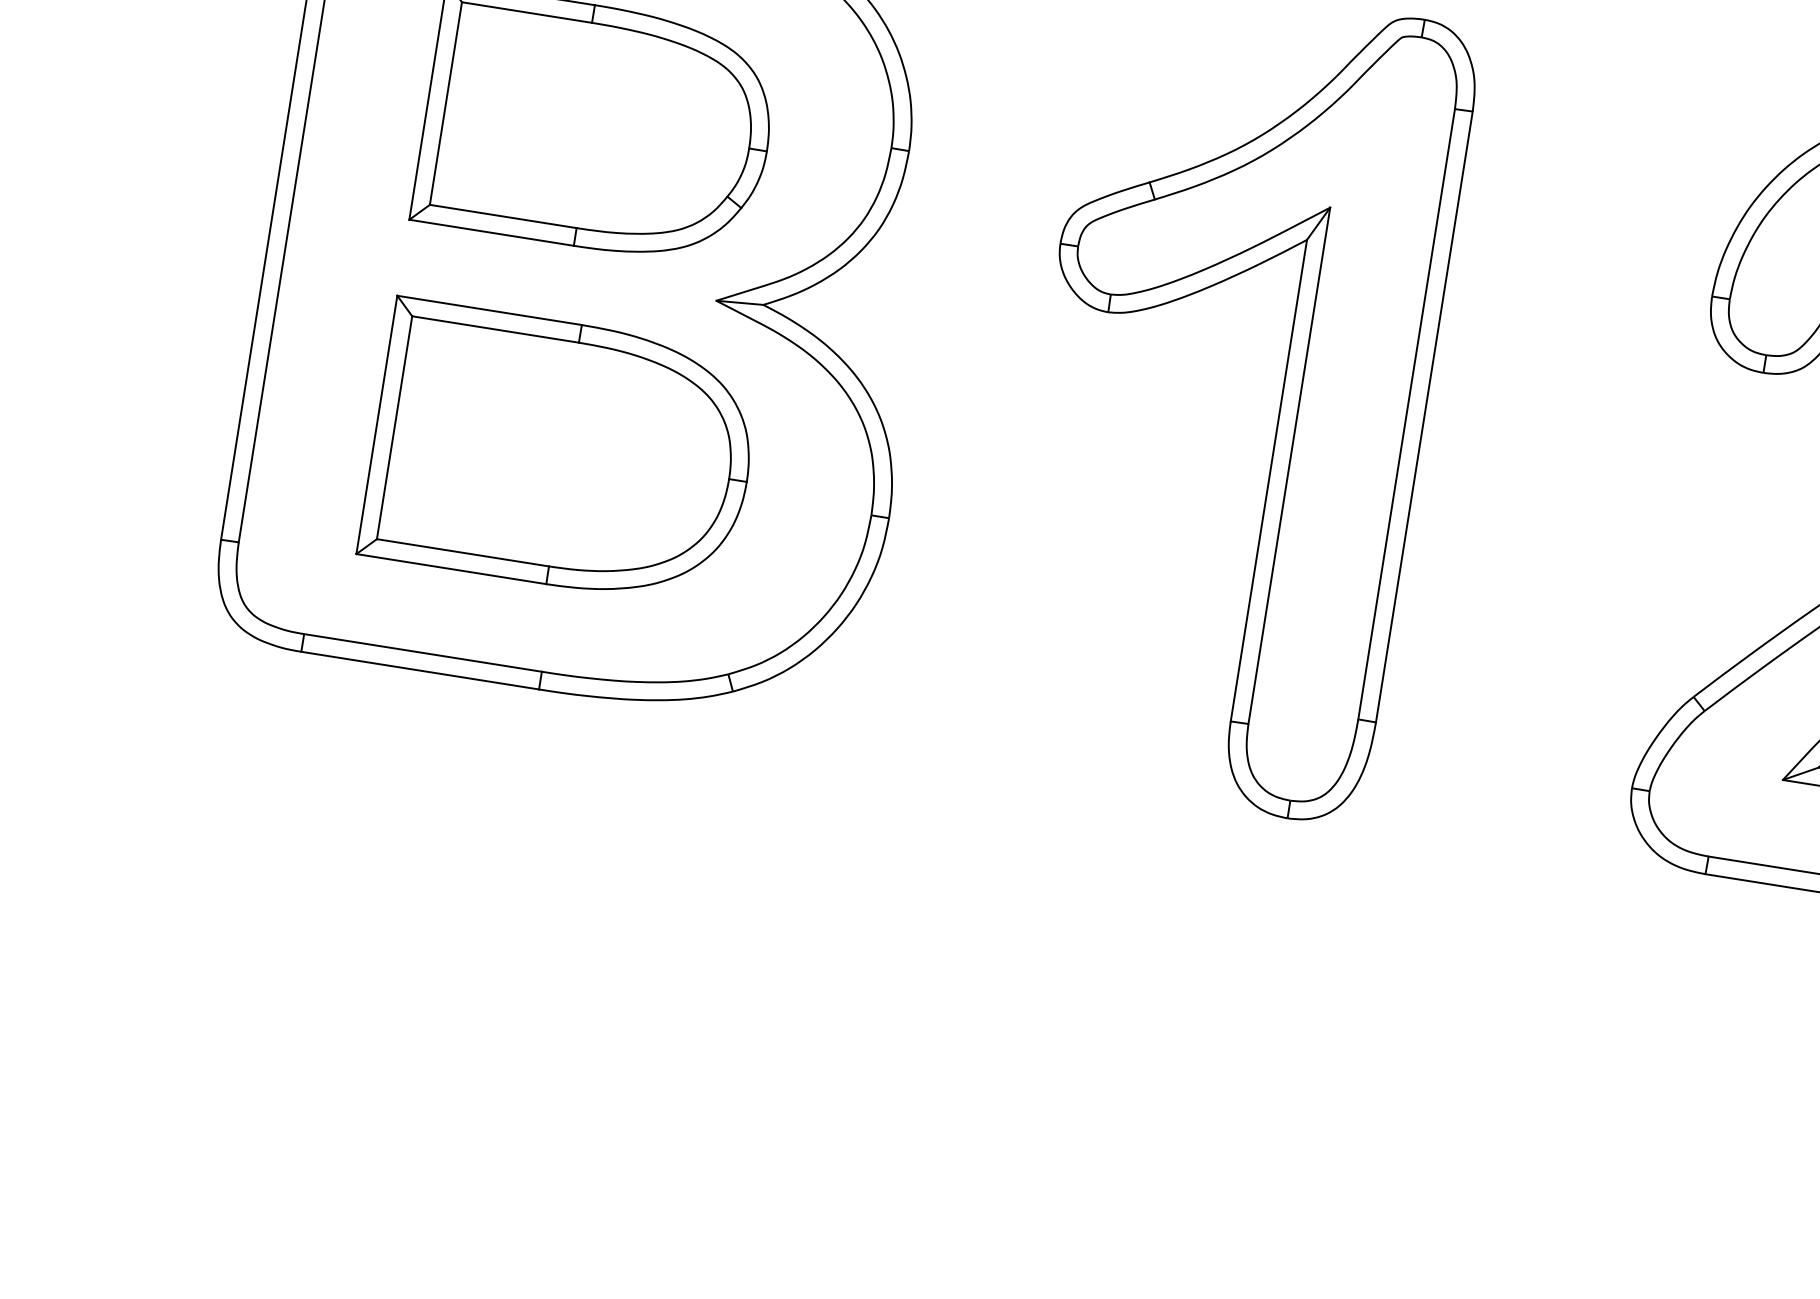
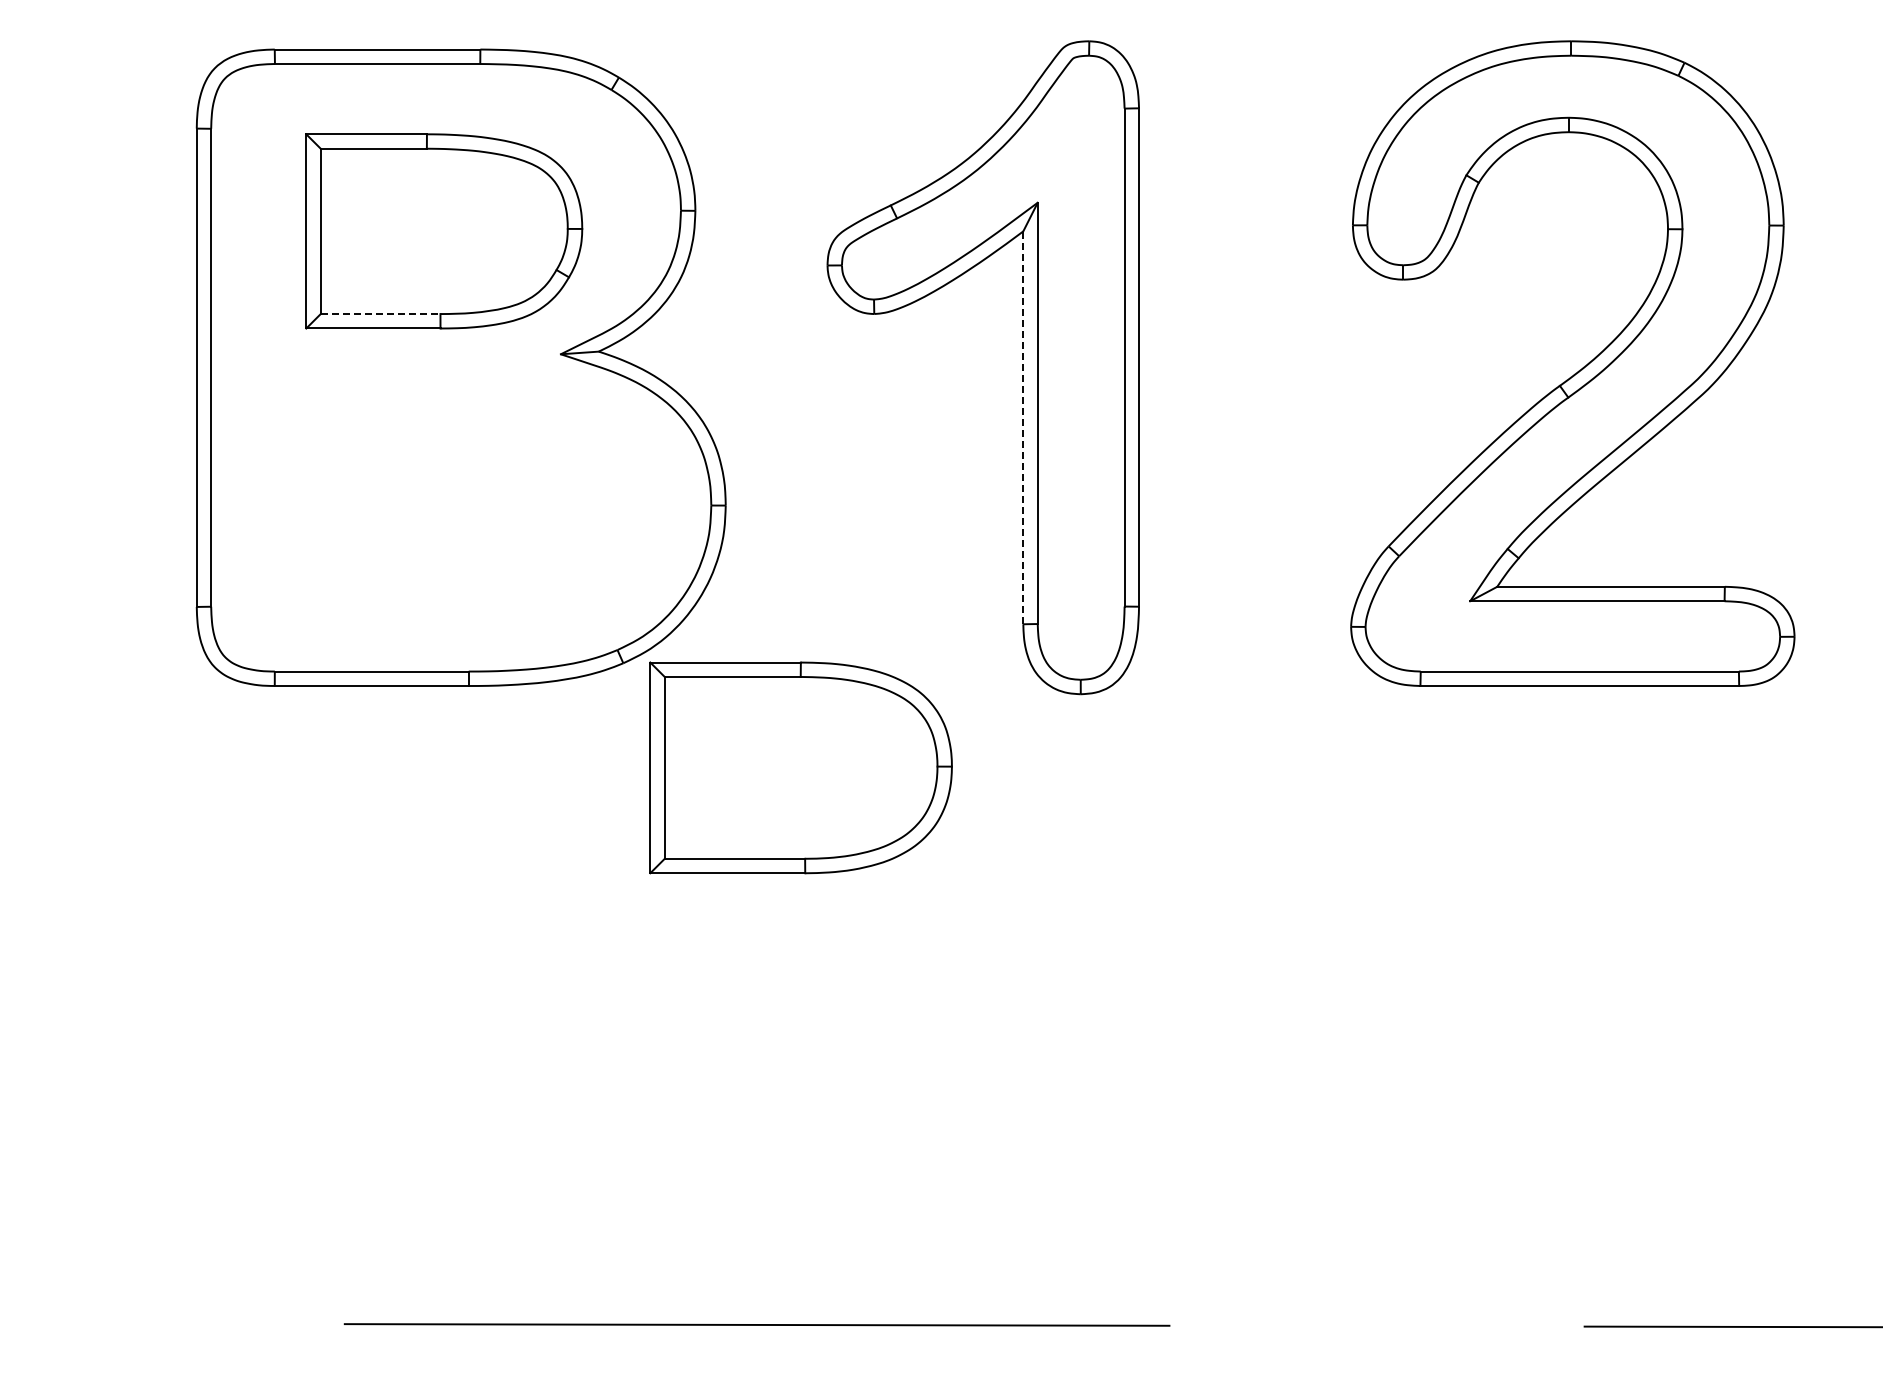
line: (503, 217) -> (380, 314), solid -> dashed
part: (561, 453) -> (800, 767), moved
line: (1269, 480) -> (1023, 427), solid -> dashed

